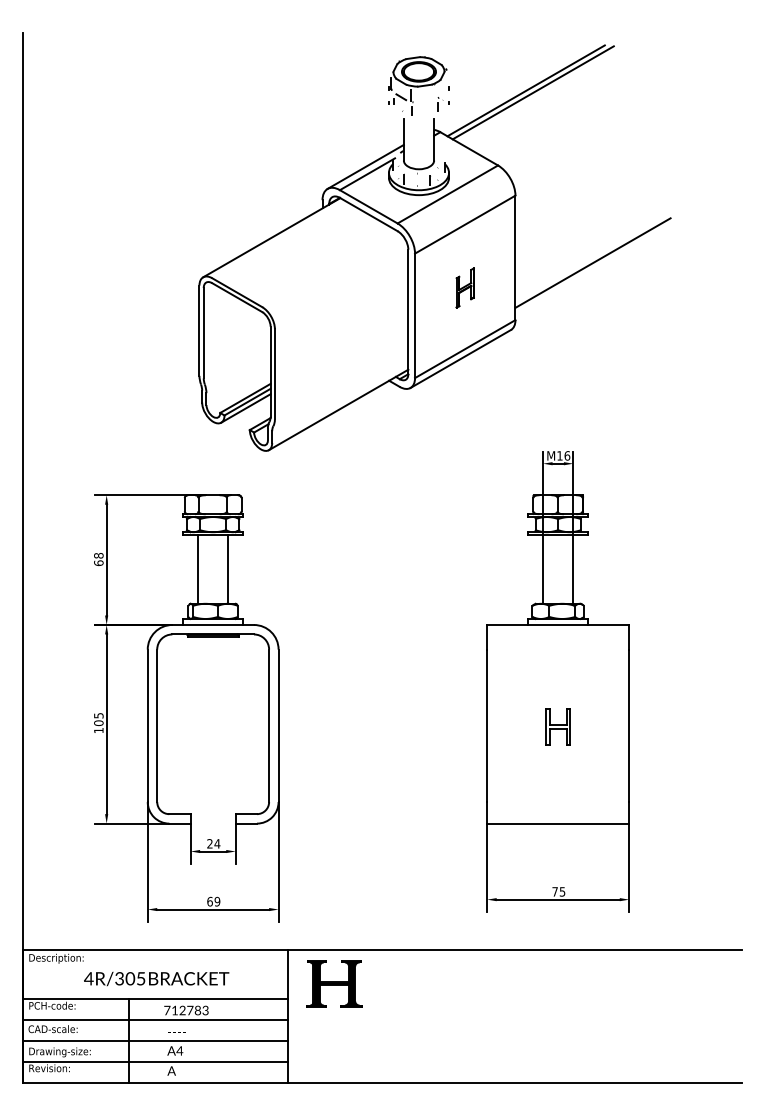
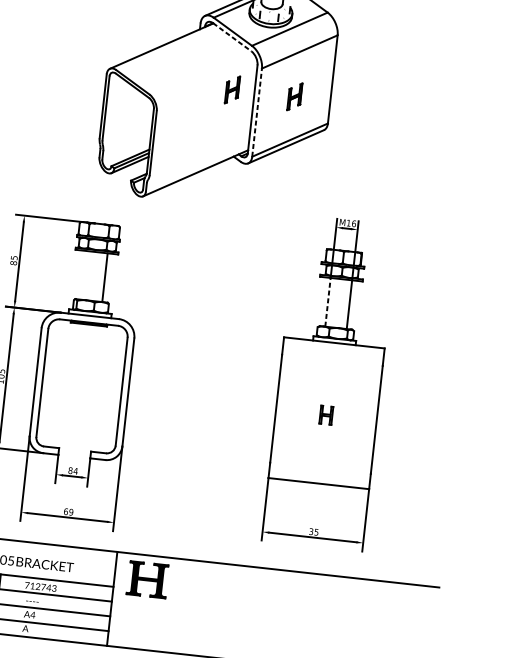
line: (369, 214) -> (232, 37), solid -> dashed
line: (592, 262) -> (387, 88), removed
part: (376, 287) -> (232, 89), added
line: (415, 315) -> (257, 112), solid -> dashed
text: (98, 559) -> (13, 260), 68 -> 85
line: (543, 568) -> (328, 301), solid -> dashed
line: (198, 569) -> (83, 275), removed
part: (557, 726) -> (325, 414), size x0.7
text: (209, 843) -> (70, 470), 24 -> 84
text: (554, 891) -> (310, 531), 75 -> 35
text: (197, 1010) -> (48, 587), 712783 -> 712743

